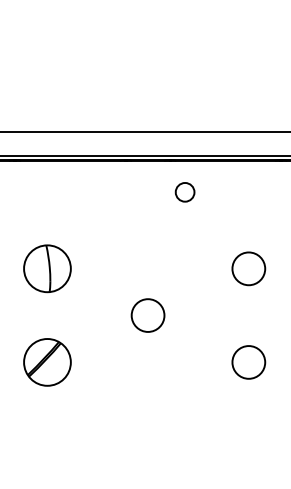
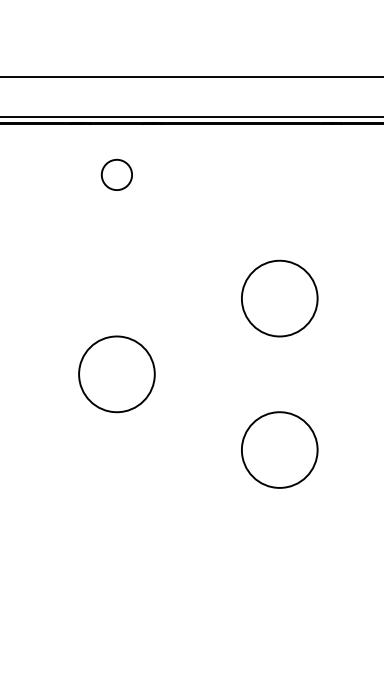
circle: (184, 192) -> (115, 175), moved
circle: (248, 268) -> (279, 298), size x1.43
circle: (147, 315) -> (115, 374), size x1.43
circle: (248, 362) -> (279, 450), size x1.43

